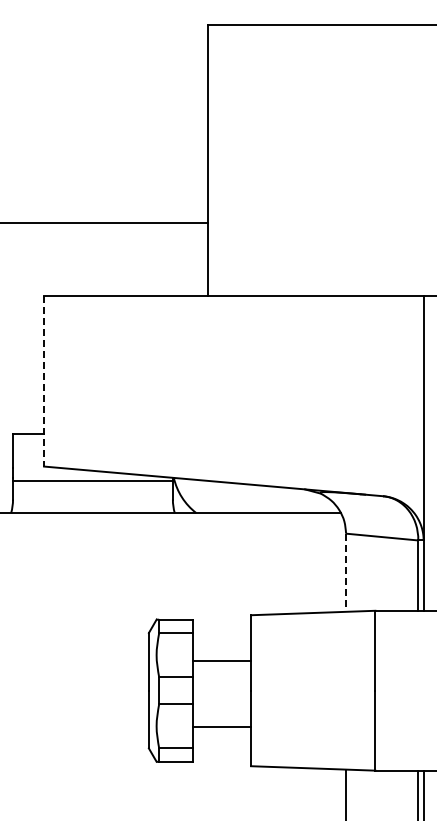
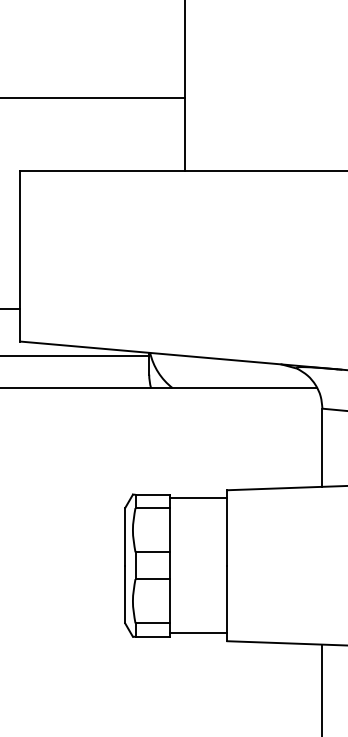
line: (44, 381) -> (20, 256), dashed -> solid
line: (346, 573) -> (322, 448), dashed -> solid
line: (222, 661) -> (198, 498), moved
line: (222, 727) -> (198, 633), moved

